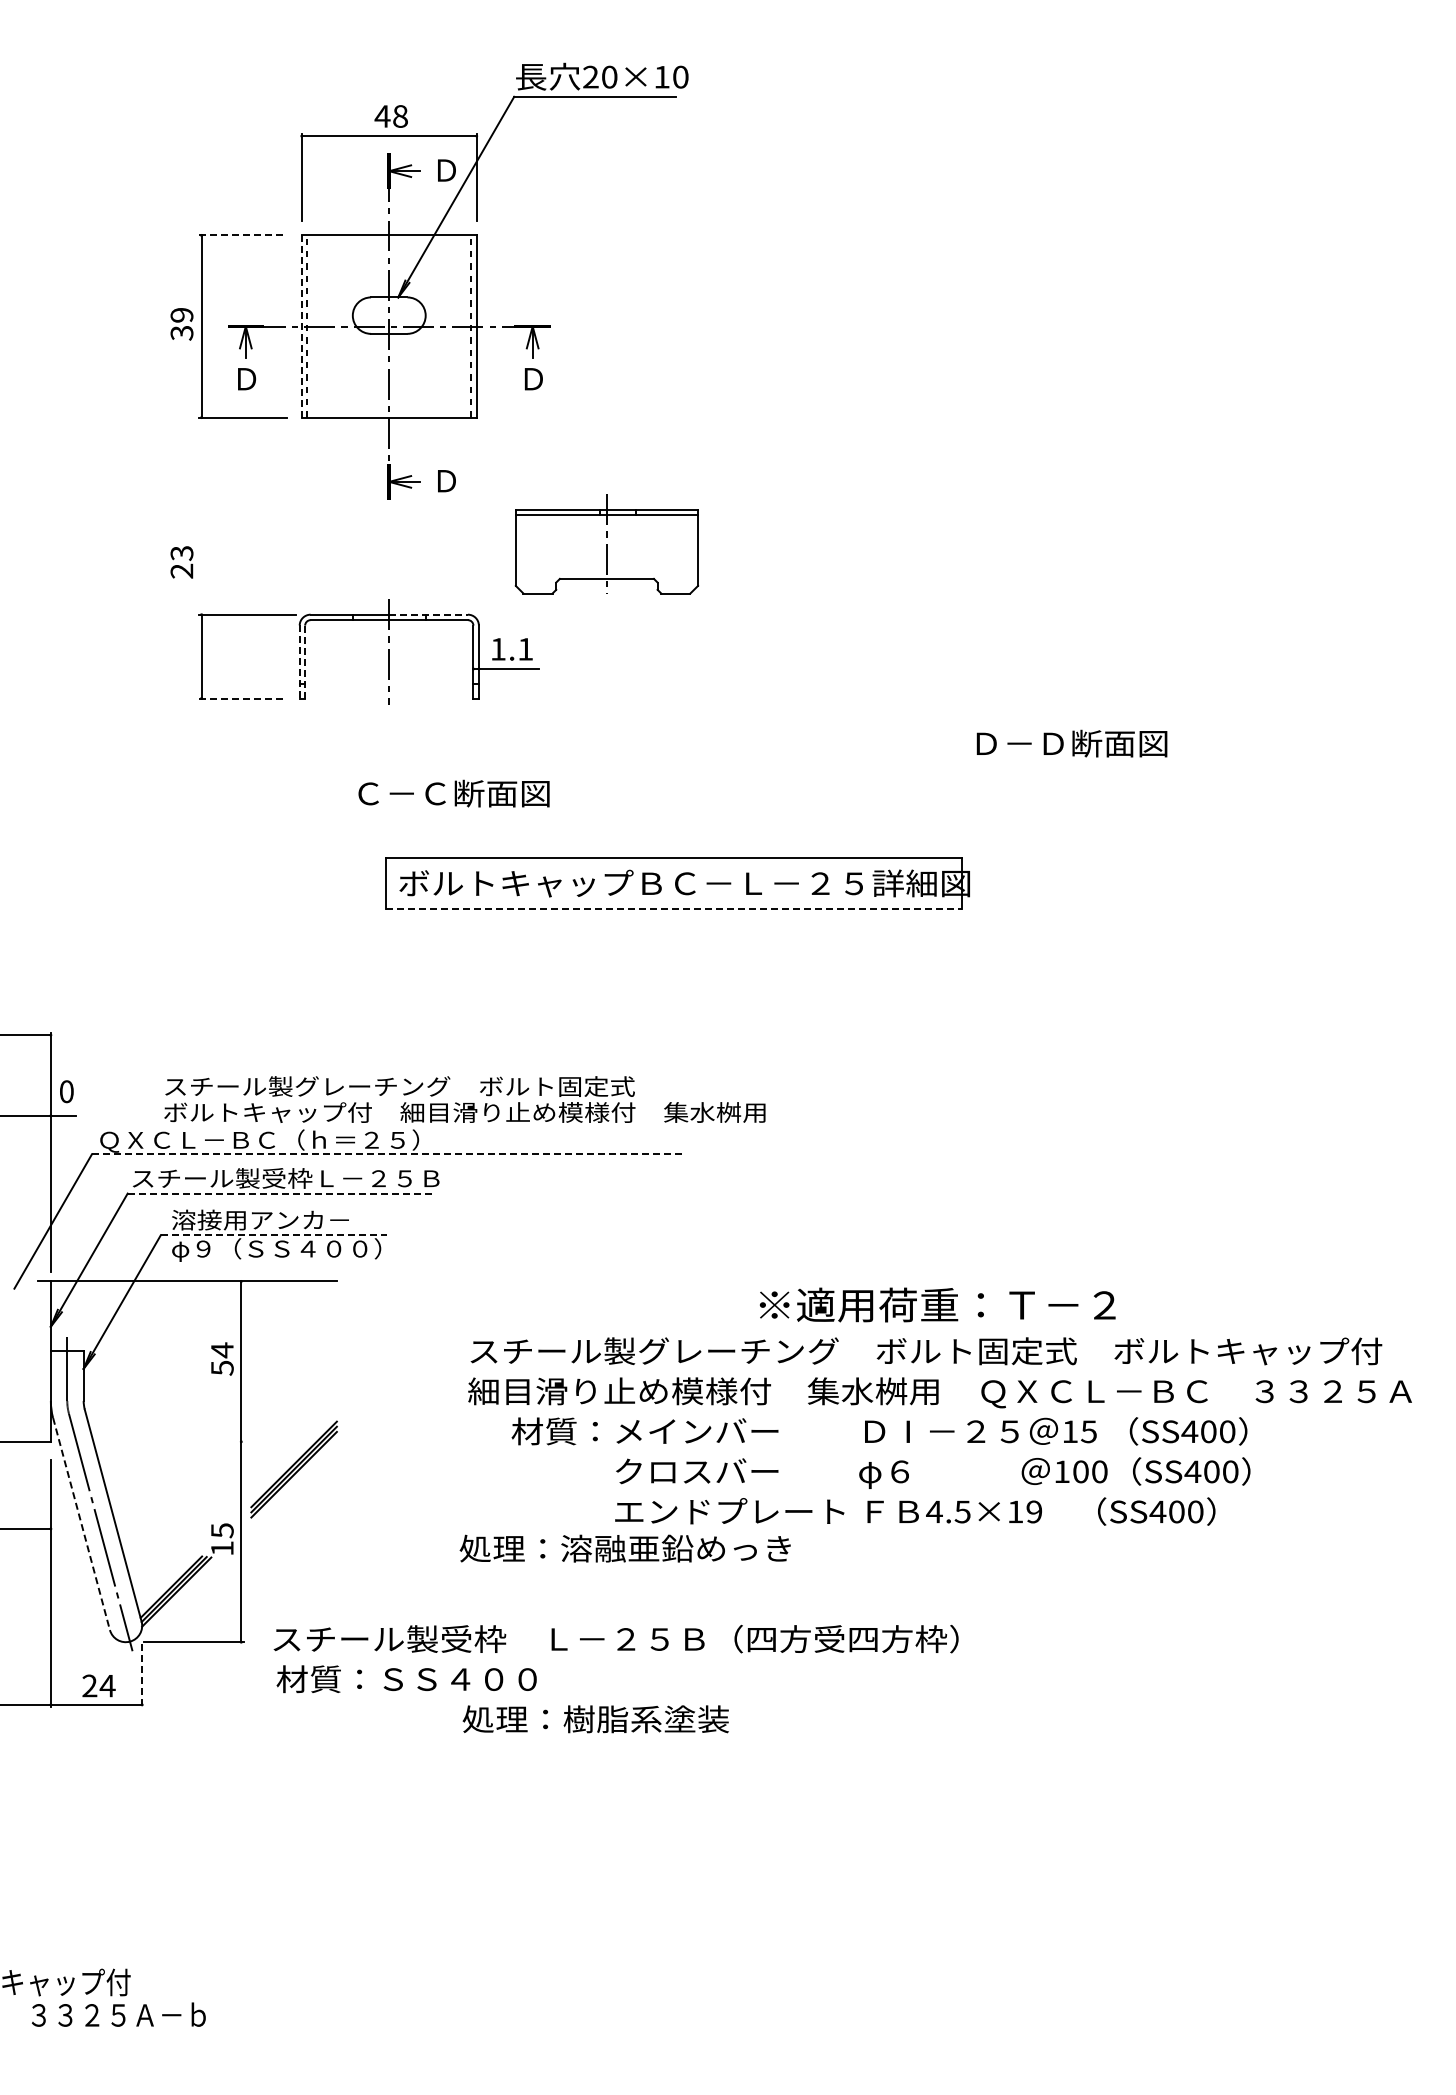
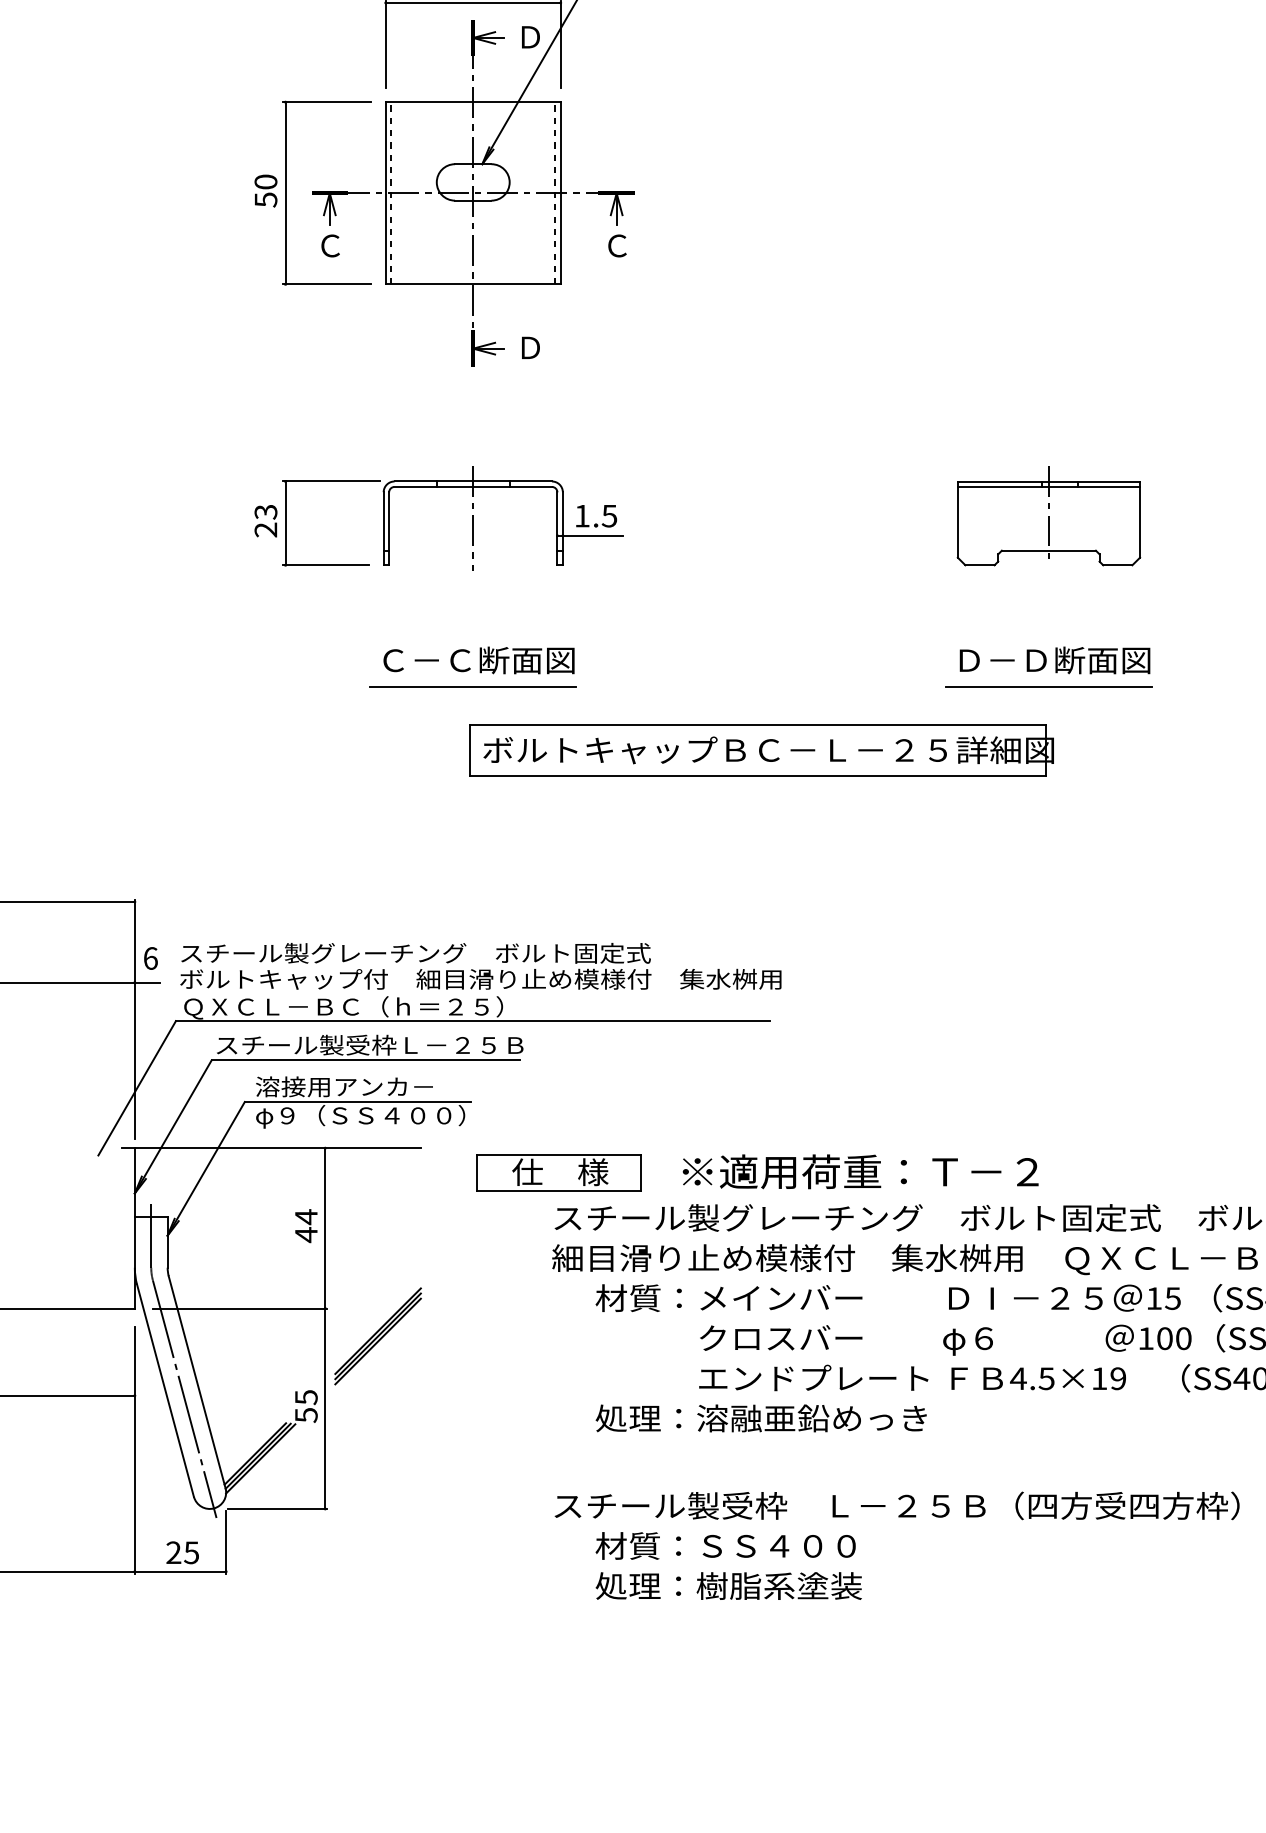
line: (243, 235) -> (327, 102), dashed -> solid
text: (181, 323) -> (265, 190), 39 -> 50
line: (301, 326) -> (385, 193), dashed -> solid
text: (246, 378) -> (330, 245), Ｄ -> Ｃ
text: (533, 378) -> (617, 245), Ｄ -> Ｃ
part: (606, 544) -> (1048, 516), moved
text: (181, 562) -> (265, 521), moved
line: (429, 614) -> (513, 481), dashed -> solid
text: (525, 649) -> (609, 516), 1.1 -> 1.5
line: (299, 661) -> (383, 528), dashed -> solid
line: (305, 662) -> (389, 529), dashed -> solid
line: (242, 698) -> (326, 565), dashed -> solid
text: (1071, 743) -> (1054, 660), moved
text: (453, 793) -> (478, 660), moved
line: (389, 820) -> (473, 687), added
line: (964, 820) -> (1048, 687), added
line: (674, 909) -> (758, 776), dashed -> solid
text: (66, 1091) -> (150, 958), 0 -> 6
text: (464, 1099) -> (480, 966), moved
line: (389, 1154) -> (473, 1021), dashed -> solid
line: (282, 1193) -> (366, 1060), dashed -> solid
line: (274, 1235) -> (358, 1102), dashed -> solid
text: (937, 1304) -> (860, 1171), moved
part: (474, 1306) -> (558, 1173), added
text: (222, 1368) -> (306, 1235), 54 -> 44
line: (156, 1441) -> (240, 1308), added
line: (81, 1523) -> (165, 1390), dashed -> solid
text: (222, 1548) -> (306, 1415), 15 -> 55
text: (624, 1548) -> (760, 1418), moved
text: (615, 1638) -> (896, 1505), moved
line: (142, 1675) -> (226, 1542), dashed -> solid
text: (406, 1679) -> (725, 1546), moved
text: (107, 1686) -> (191, 1553), 24 -> 25
text: (595, 1719) -> (728, 1586), moved

